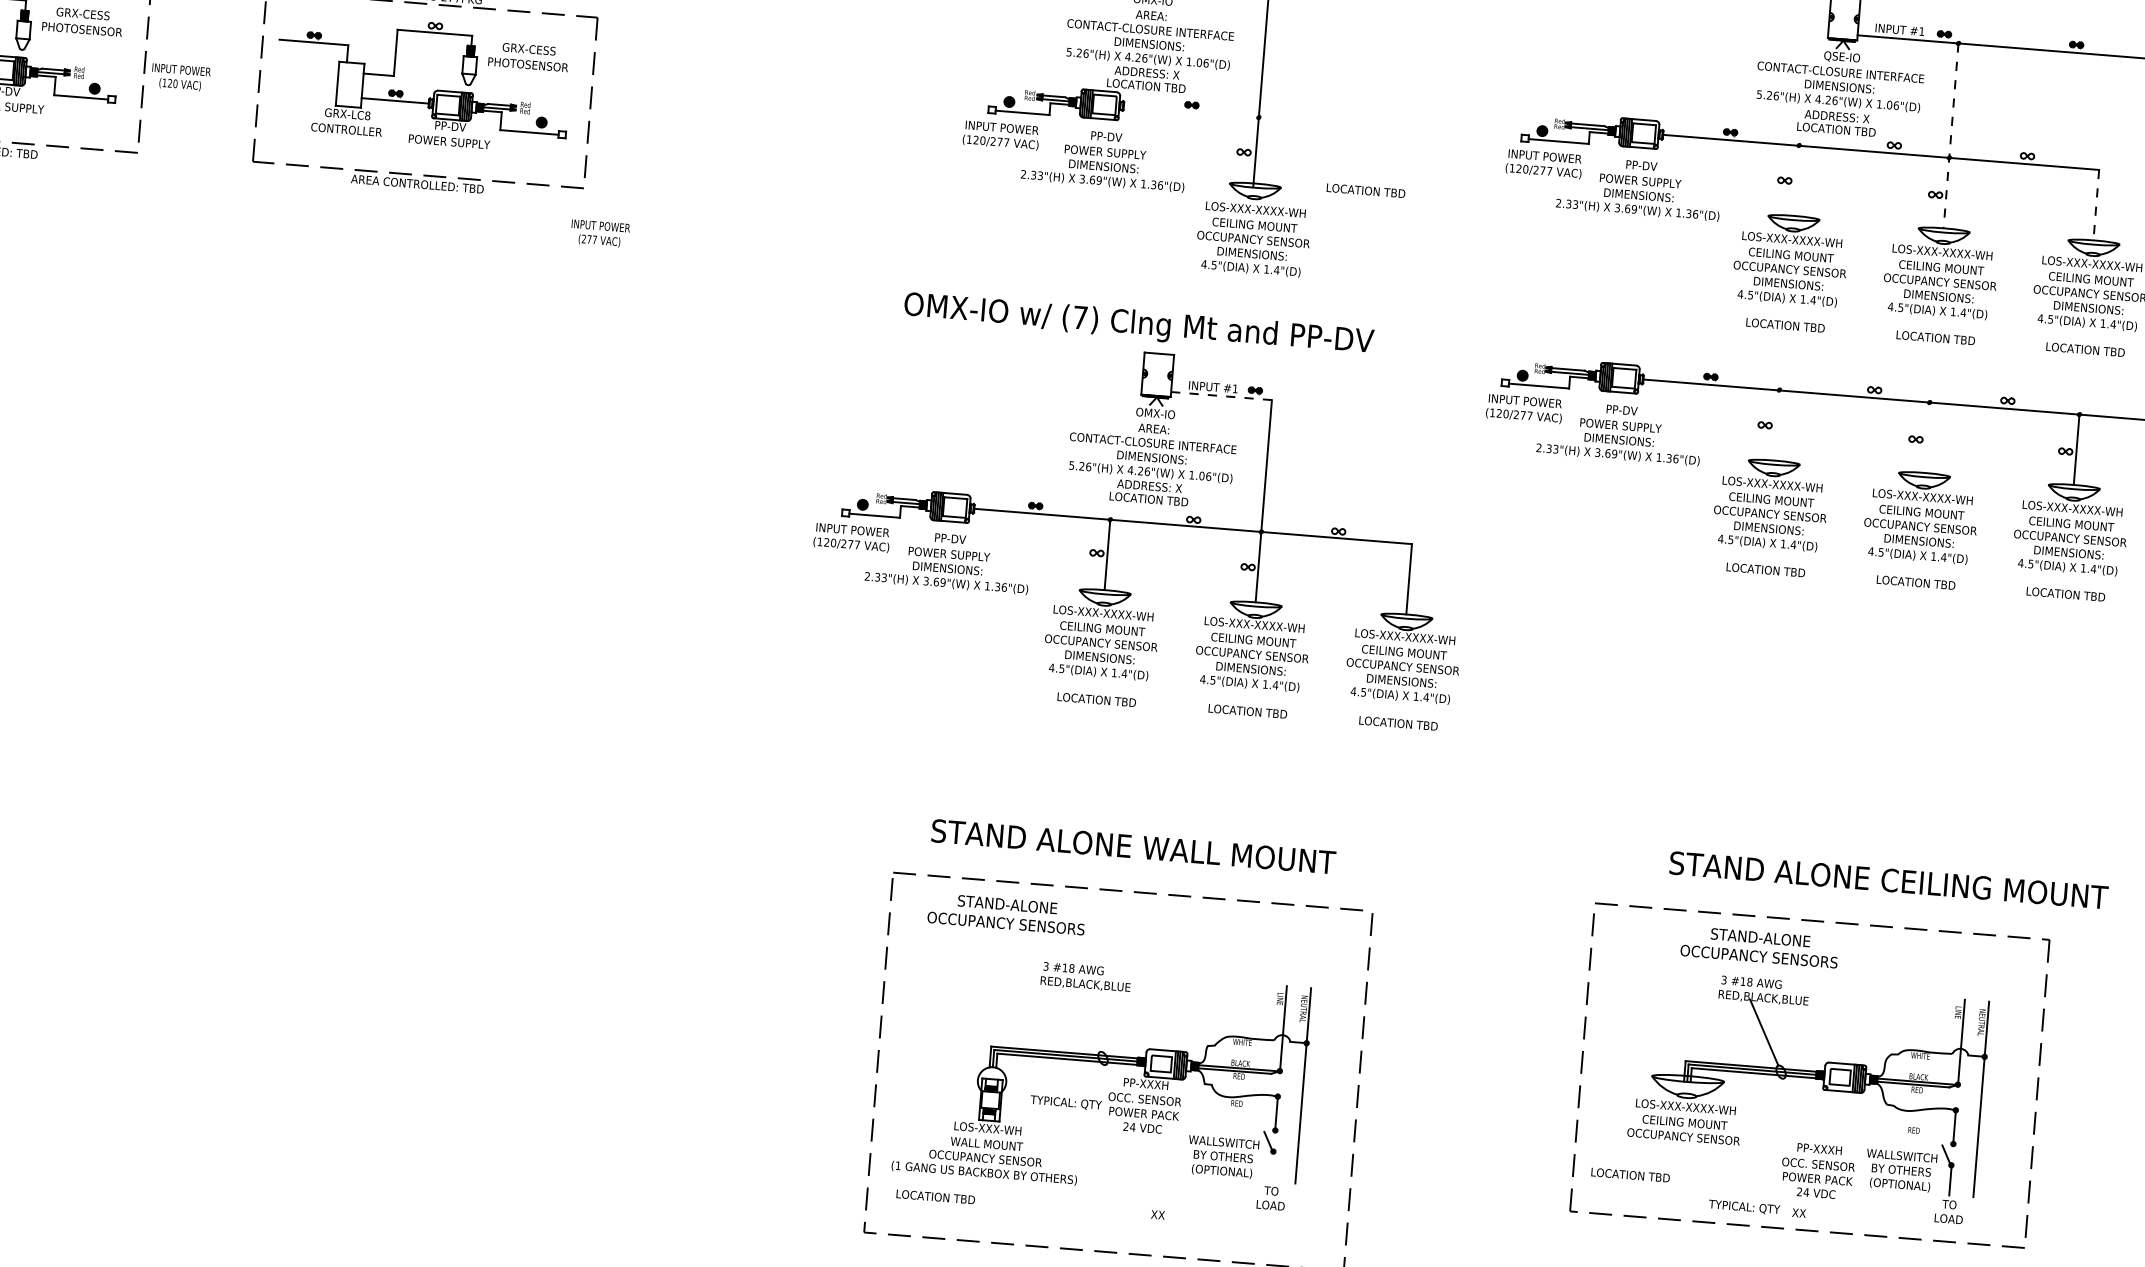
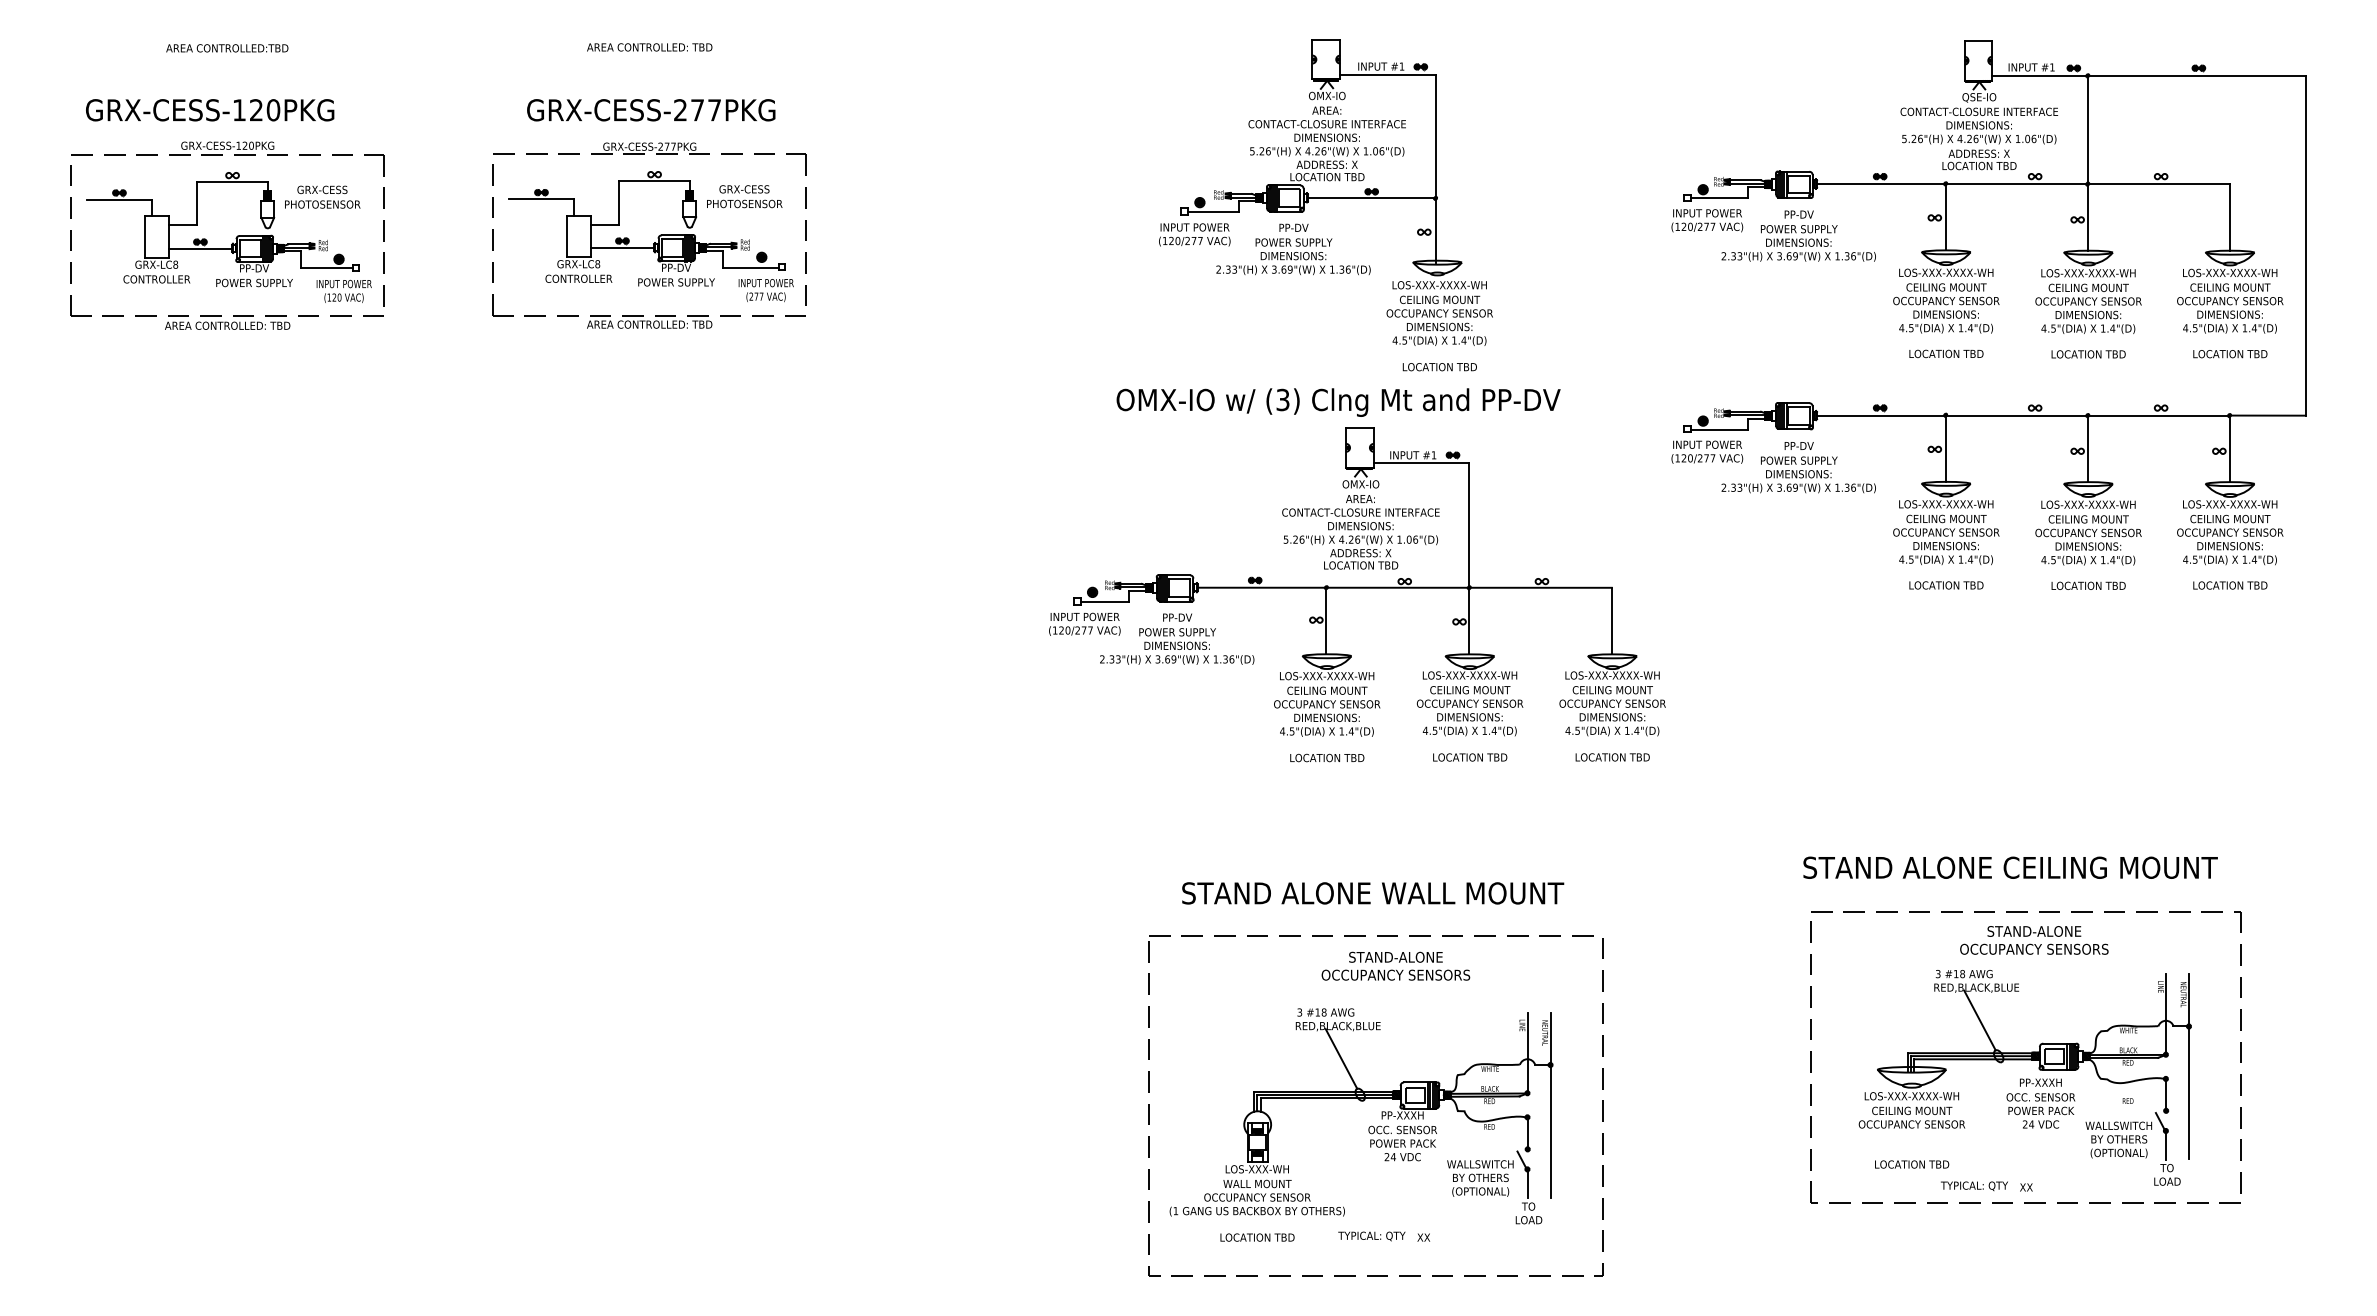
text: (180, 76) -> (343, 290), moved
line: (1191, 112) -> (1371, 198), added
line: (1950, 136) -> (2087, 163), dashed -> solid
line: (1796, 180) -> (1945, 216), added
text: (1365, 191) -> (1439, 367), moved
line: (2096, 205) -> (2229, 217), dashed -> solid
text: (599, 233) -> (765, 290), moved
text: (1079, 317) -> (1282, 399), (7) -> (3)
line: (1221, 396) -> (1421, 463), dashed -> solid
line: (1776, 425) -> (1945, 448), added
line: (1926, 437) -> (2087, 448), added
text: (1888, 880) -> (2010, 867), moved
text: (1006, 913) -> (1395, 965), moved
text: (1760, 947) -> (2034, 940), moved
line: (1086, 1018) -> (1341, 1058), added
text: (1065, 1103) -> (1371, 1236), moved
line: (1272, 1167) -> (1527, 1184), added
text: (1817, 1171) -> (2040, 1103), moved
text: (1631, 1175) -> (1912, 1164), moved
text: (935, 1196) -> (1257, 1237), moved

